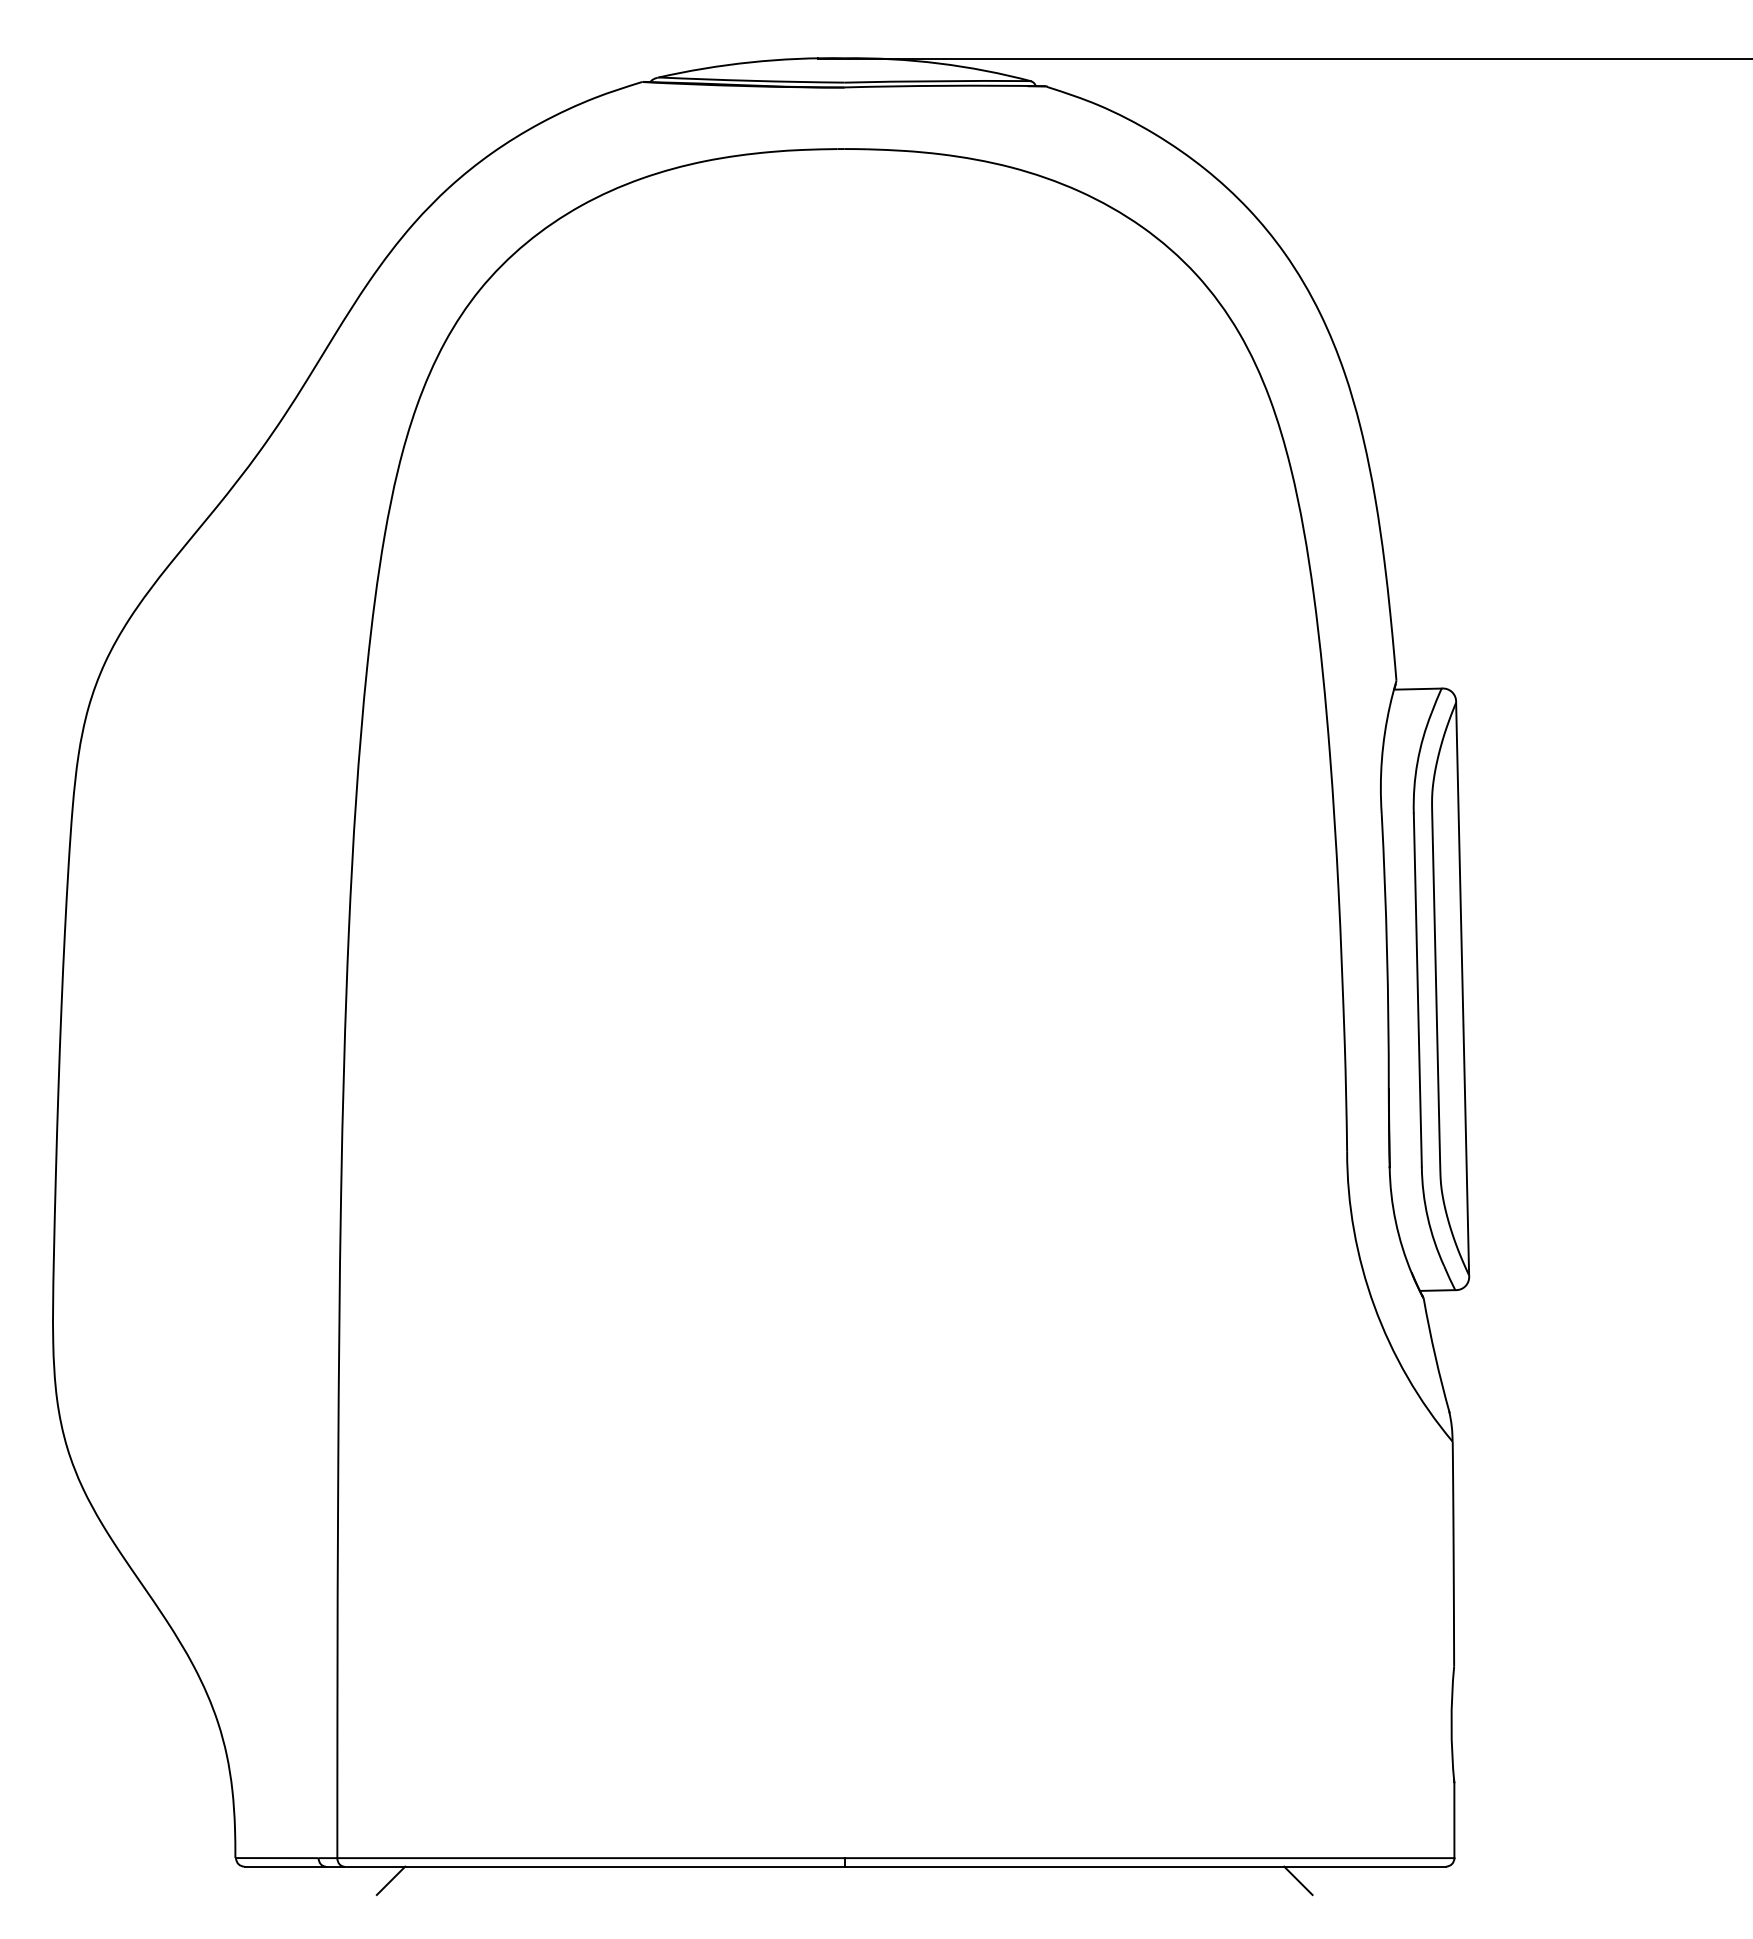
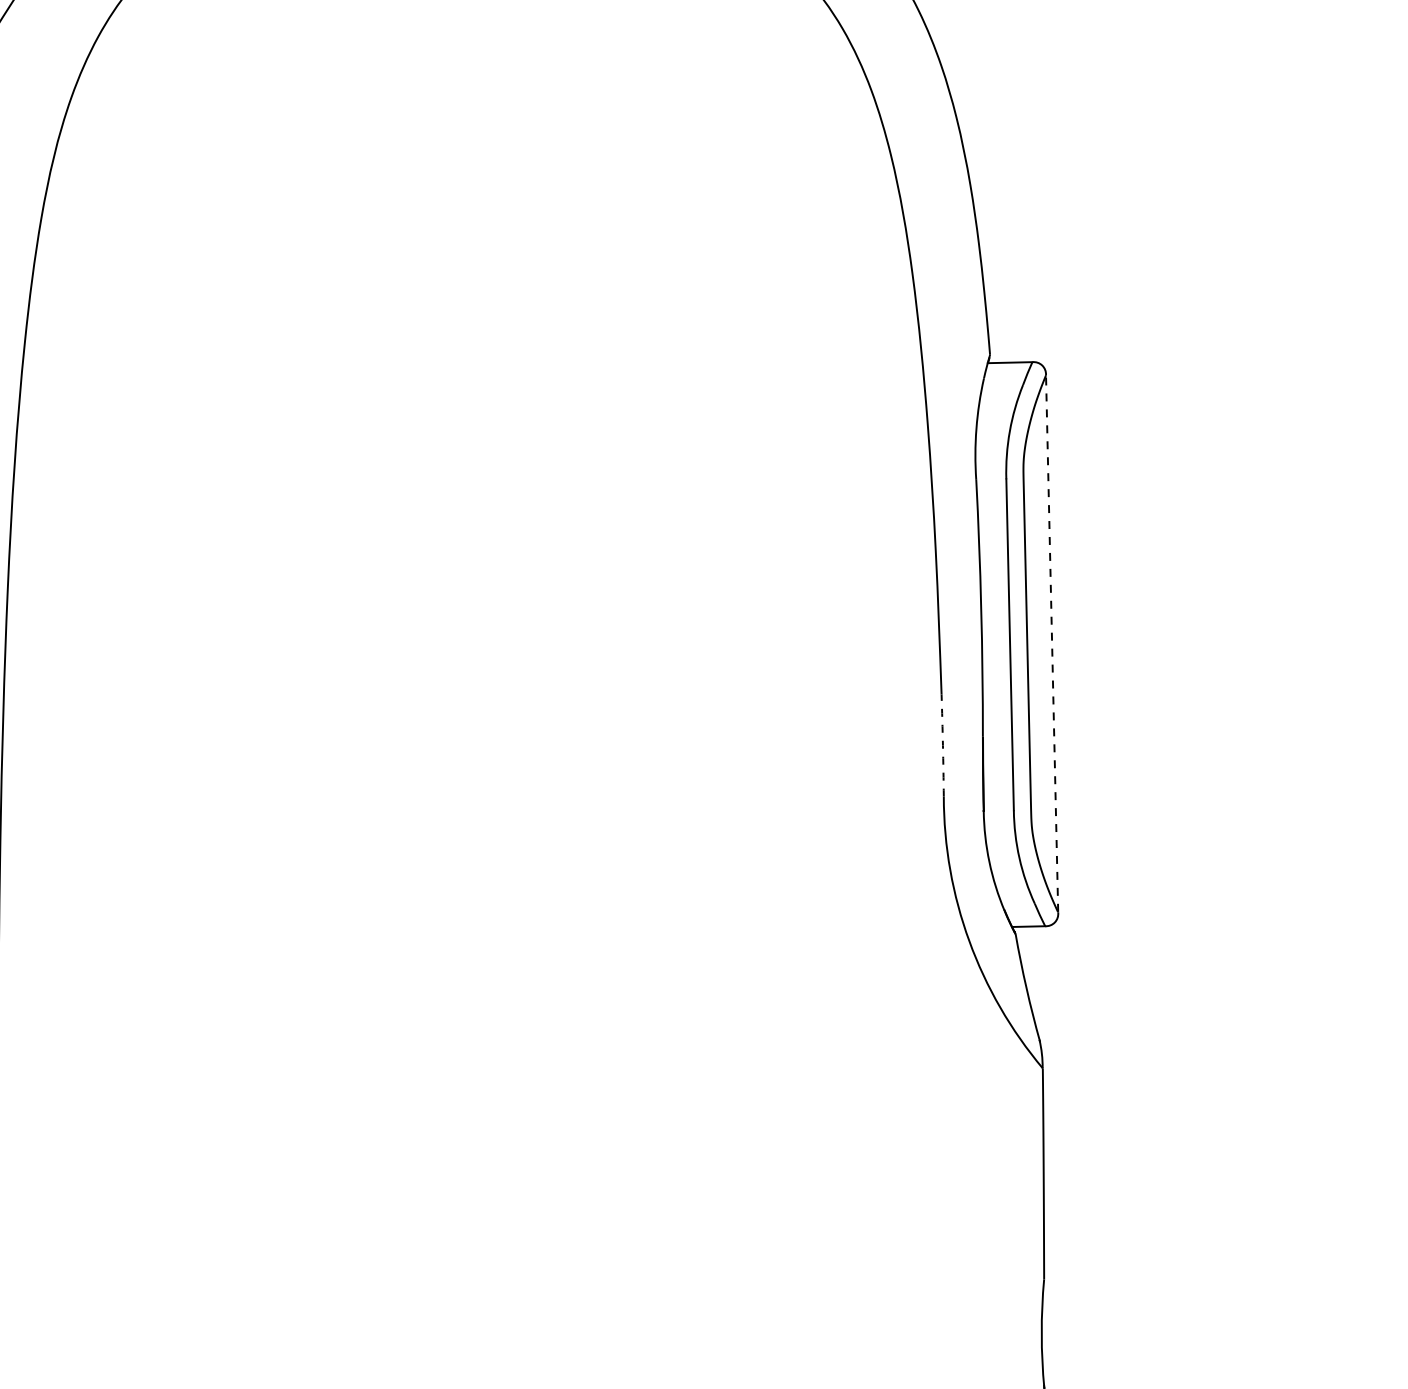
line: (1462, 988) -> (1051, 643), solid -> dashed
arc: (1346, 1097) -> (943, 745), solid -> dashed

